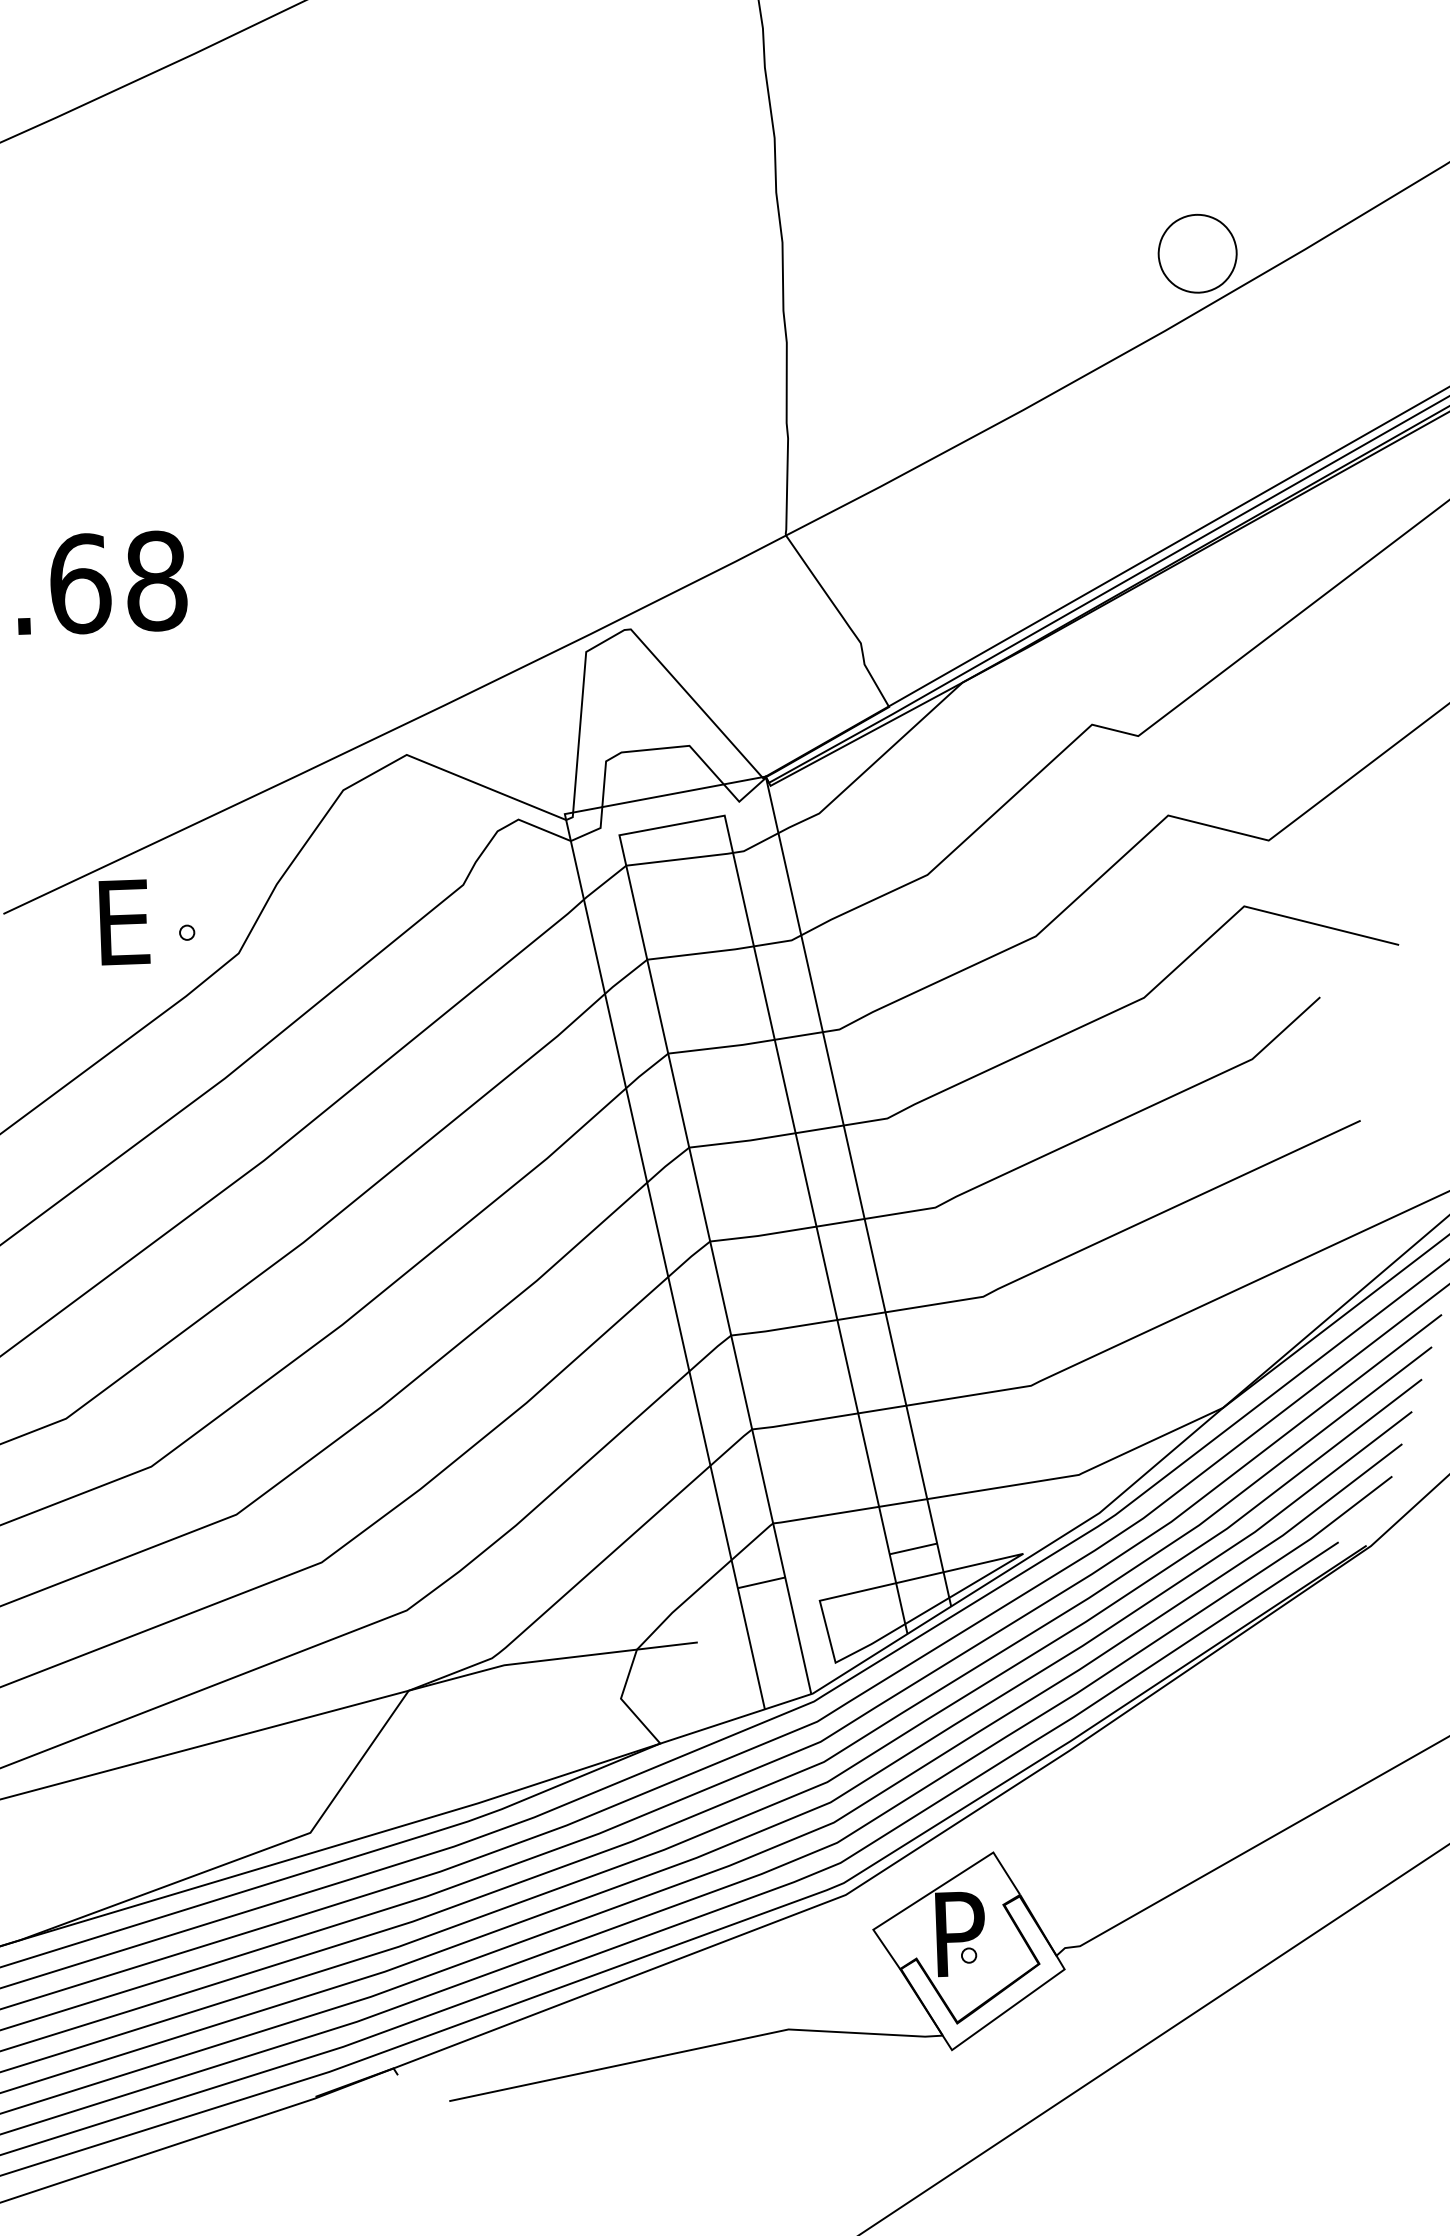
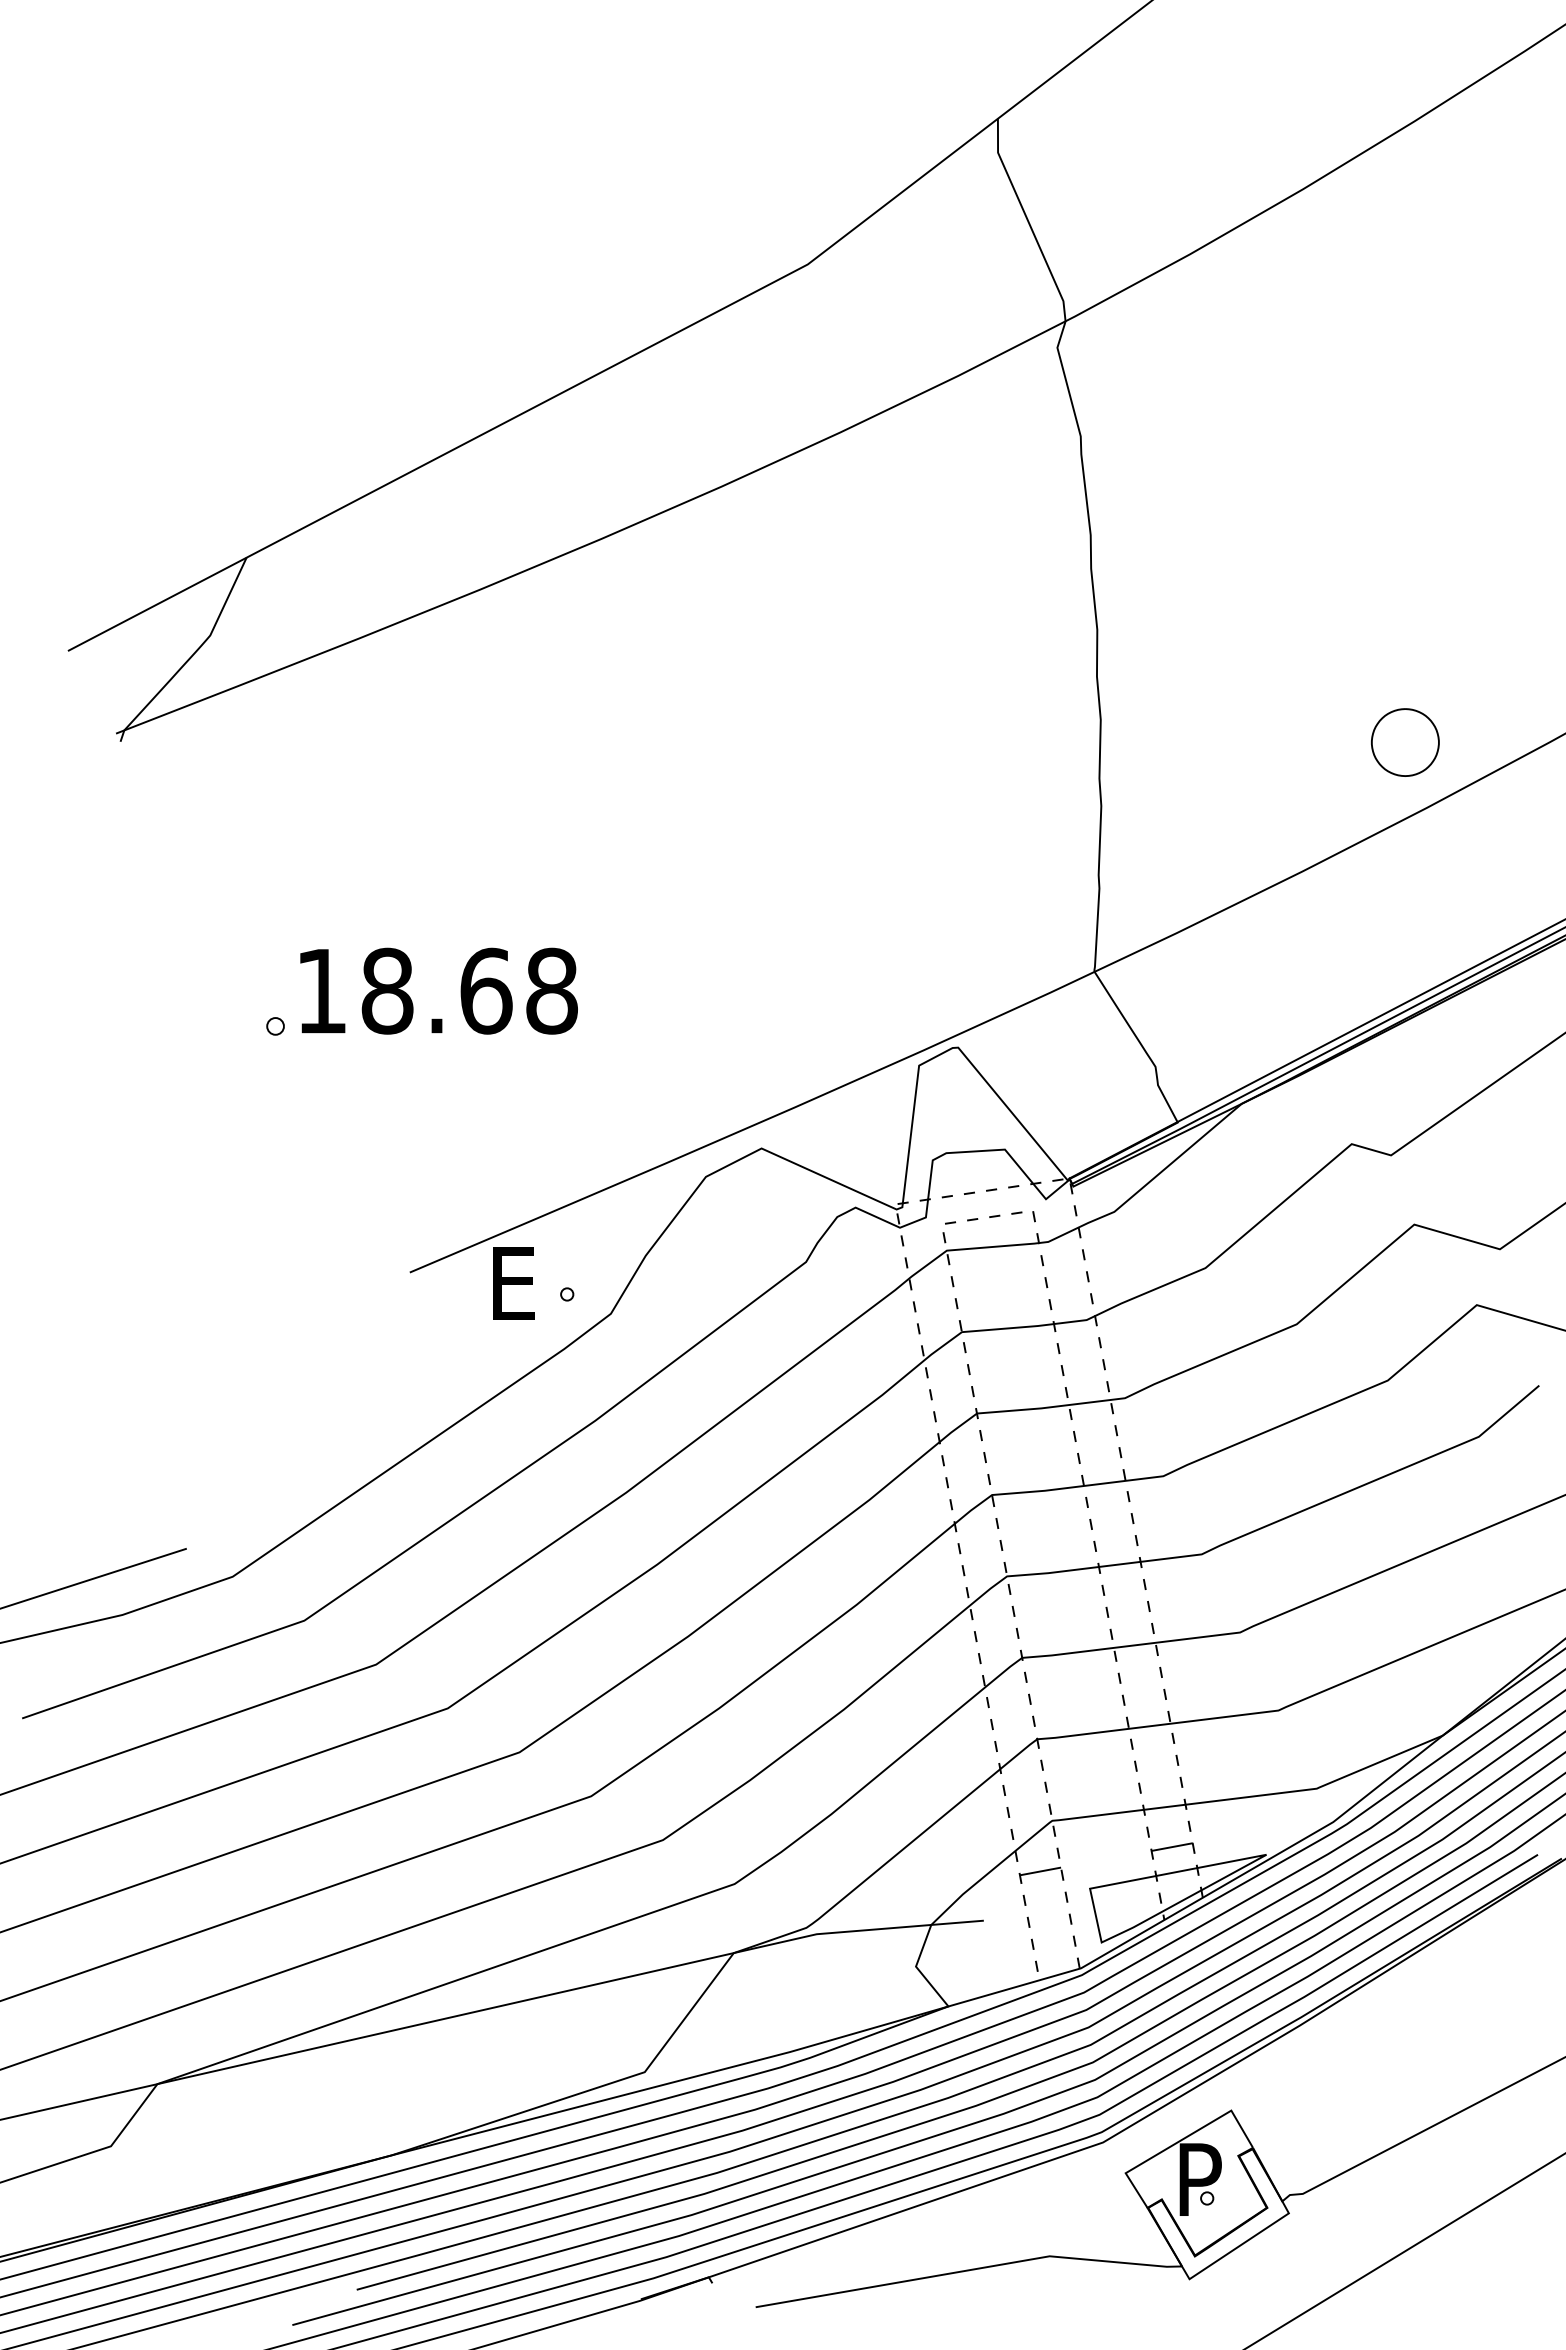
part: (1197, 253) -> (1405, 742), moved
line: (631, 801) -> (953, 1195), solid -> dashed
line: (652, 829) -> (970, 1220), solid -> dashed

